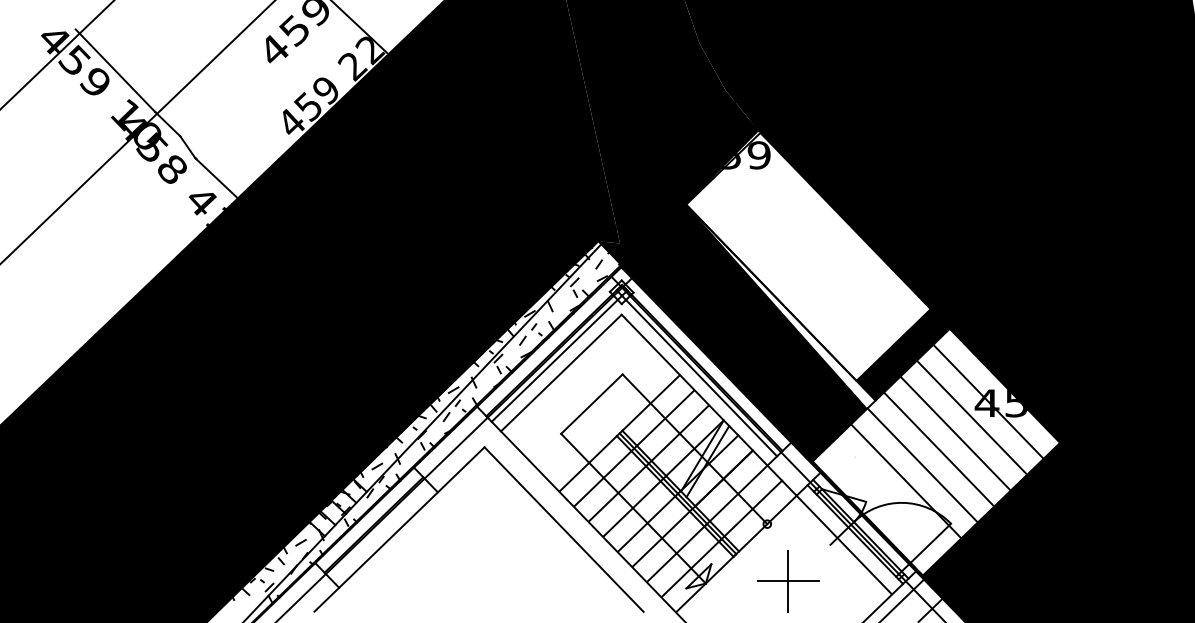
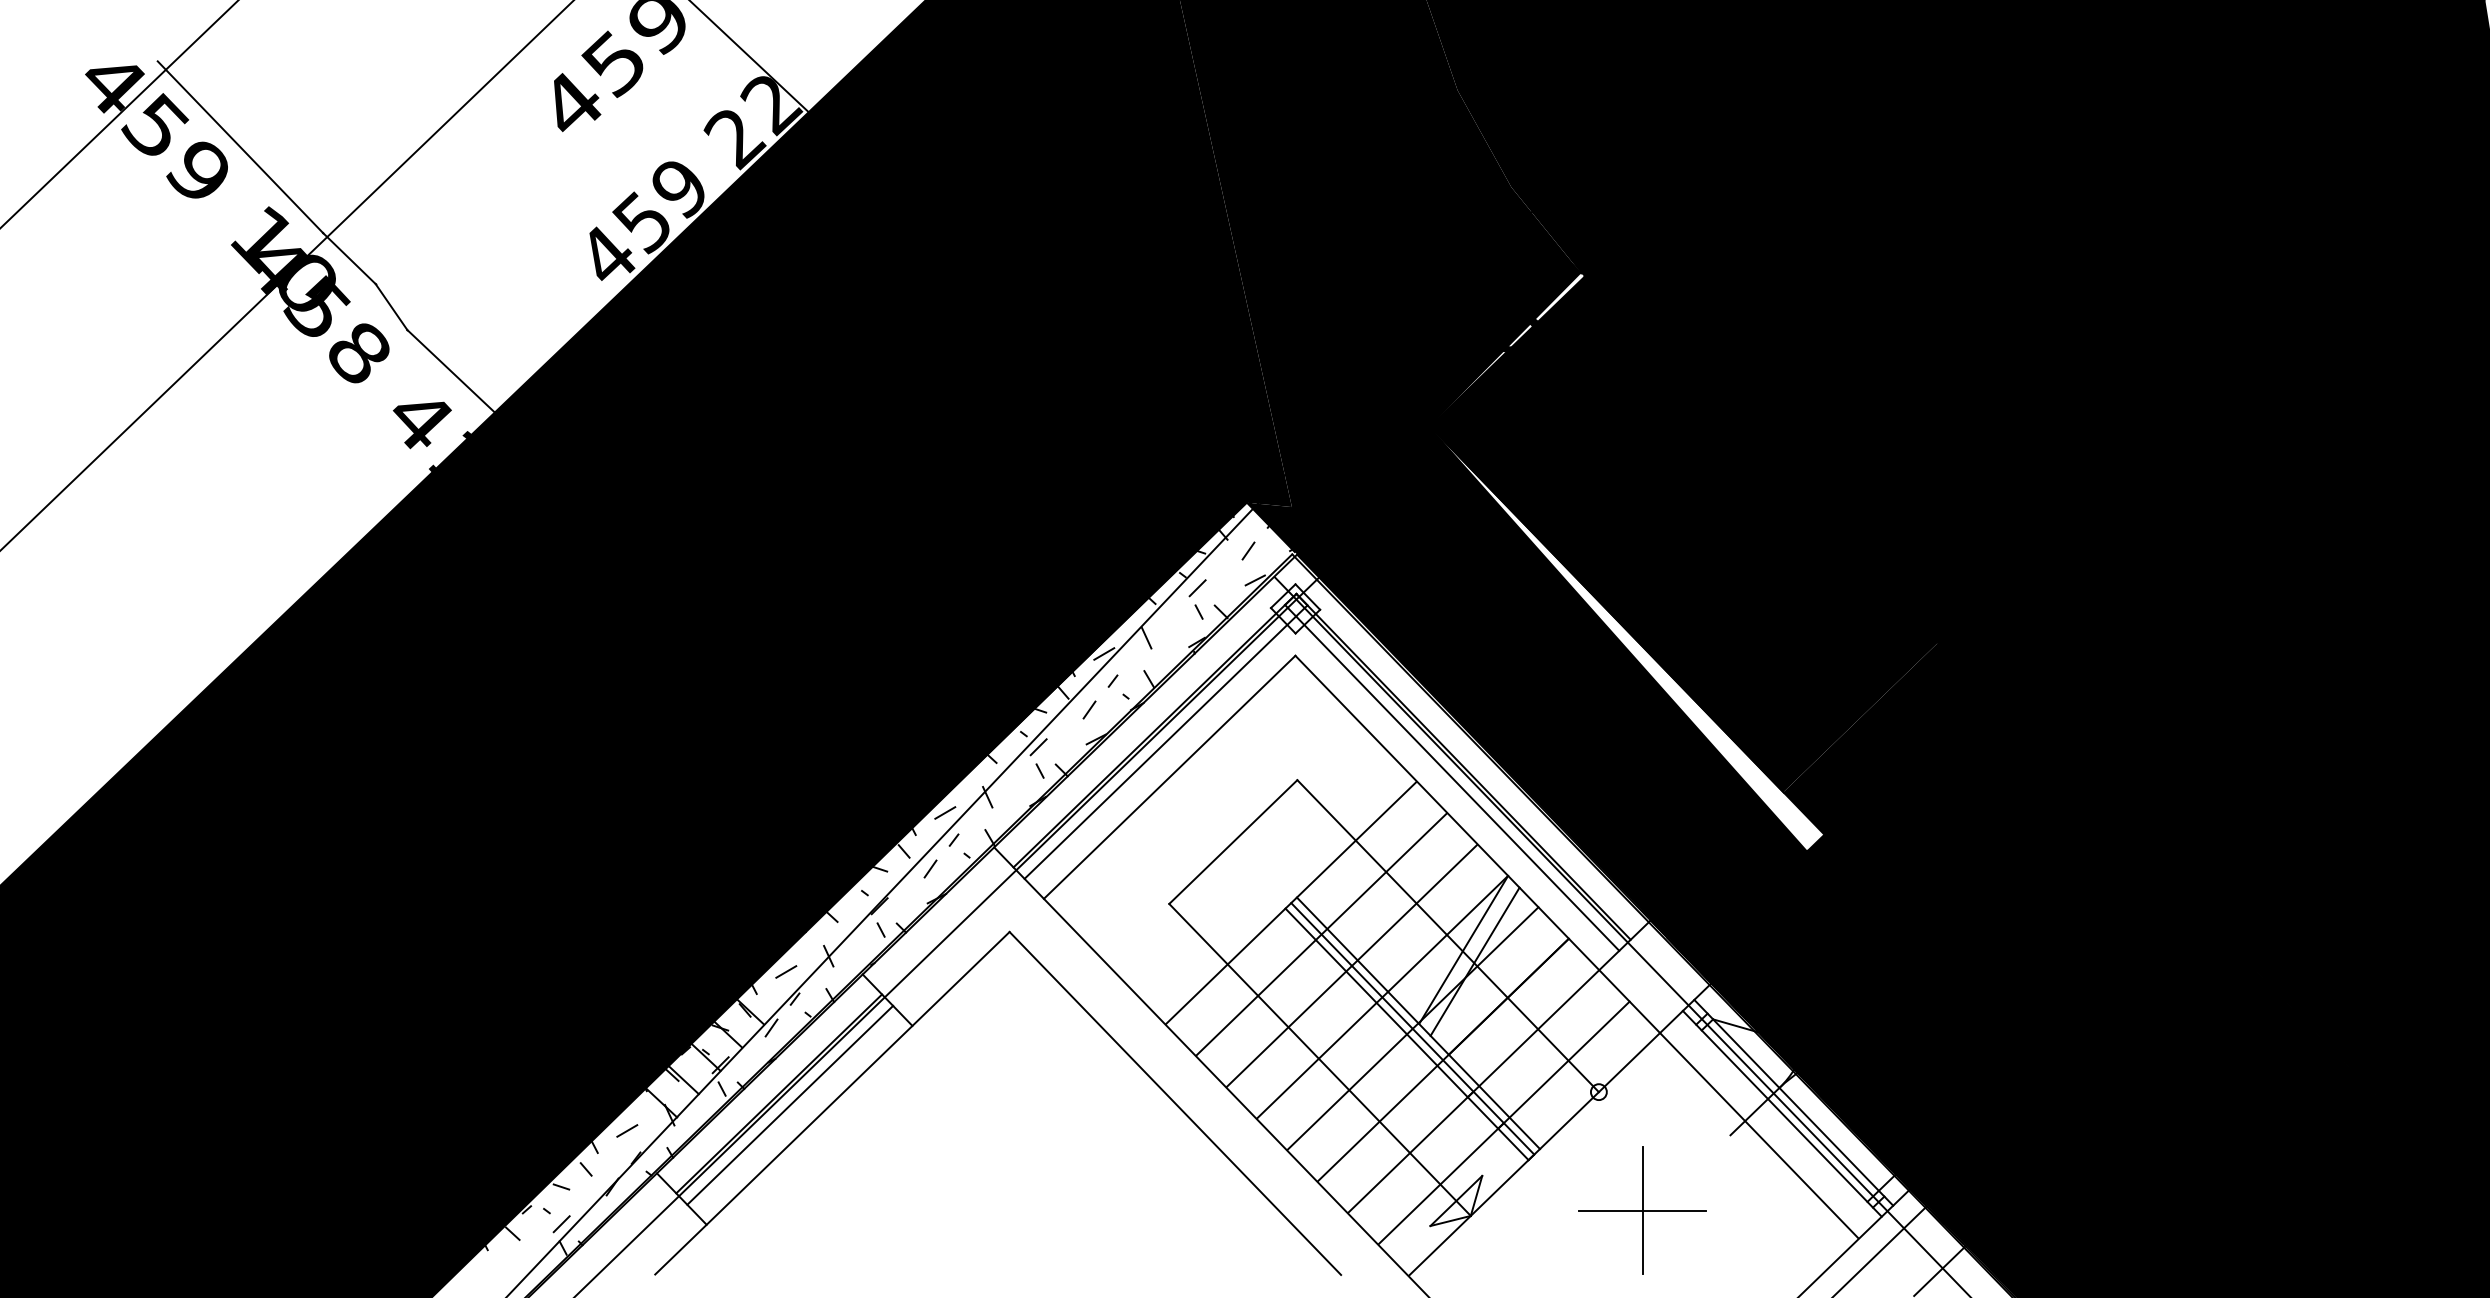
fill: (808, 256) -> (1684, 534), added
fill: (936, 452) -> (1951, 942), added
line: (378, 530) -> (788, 1105), added

